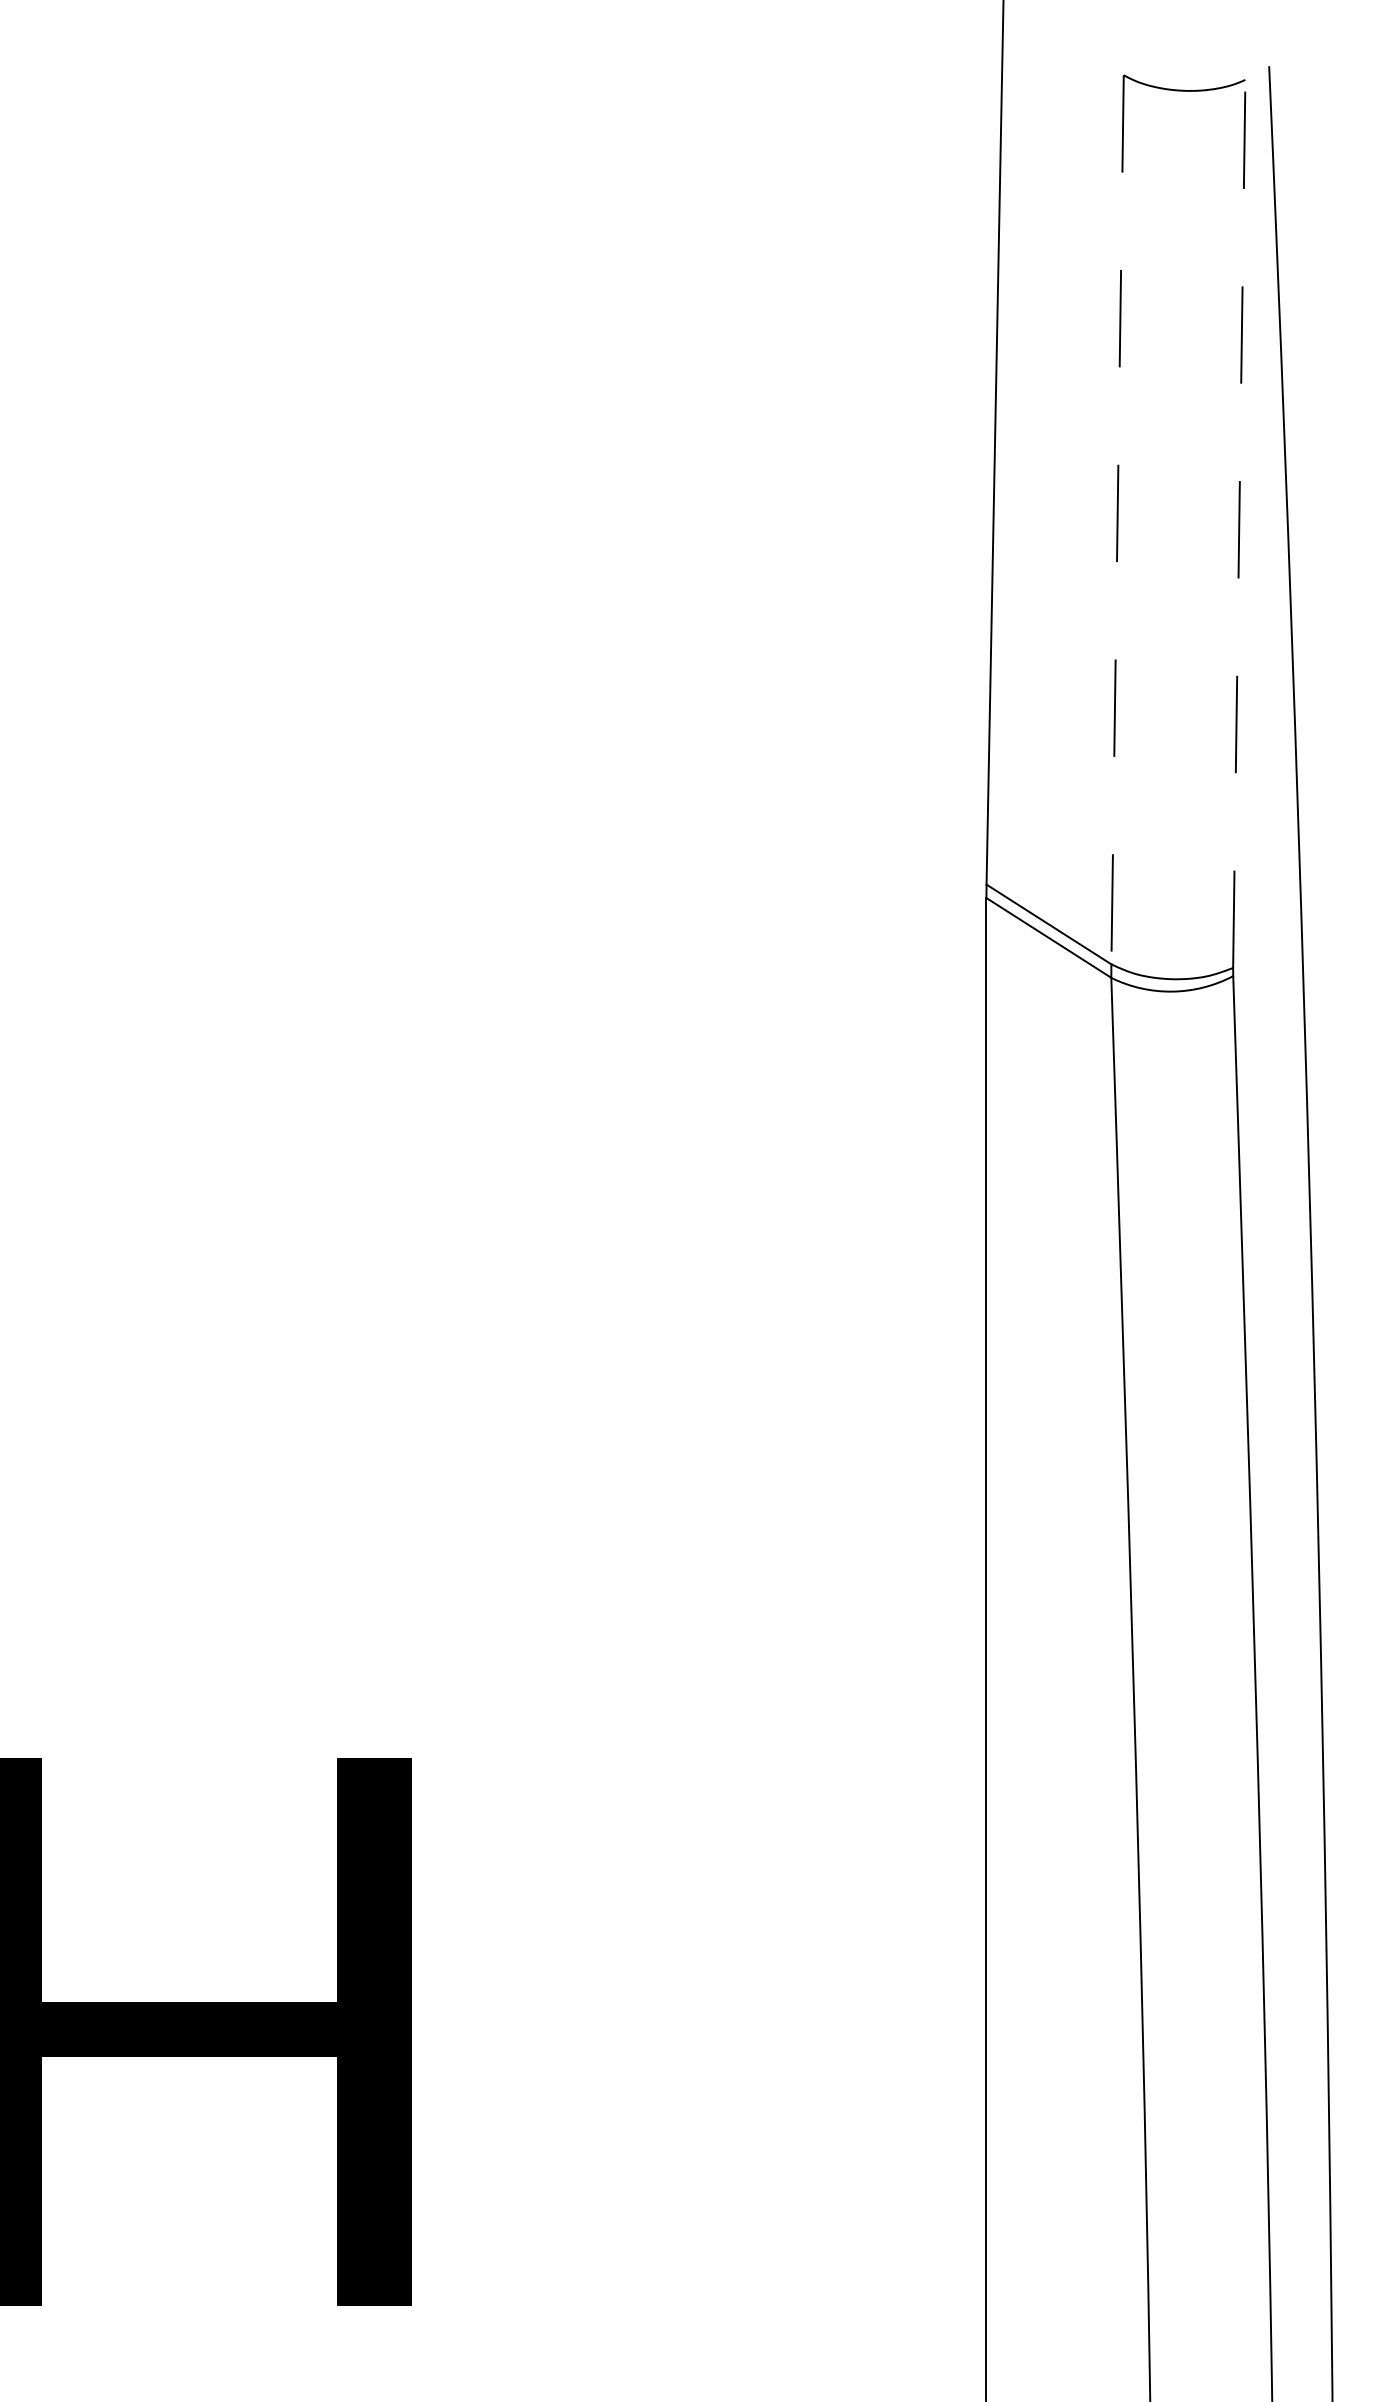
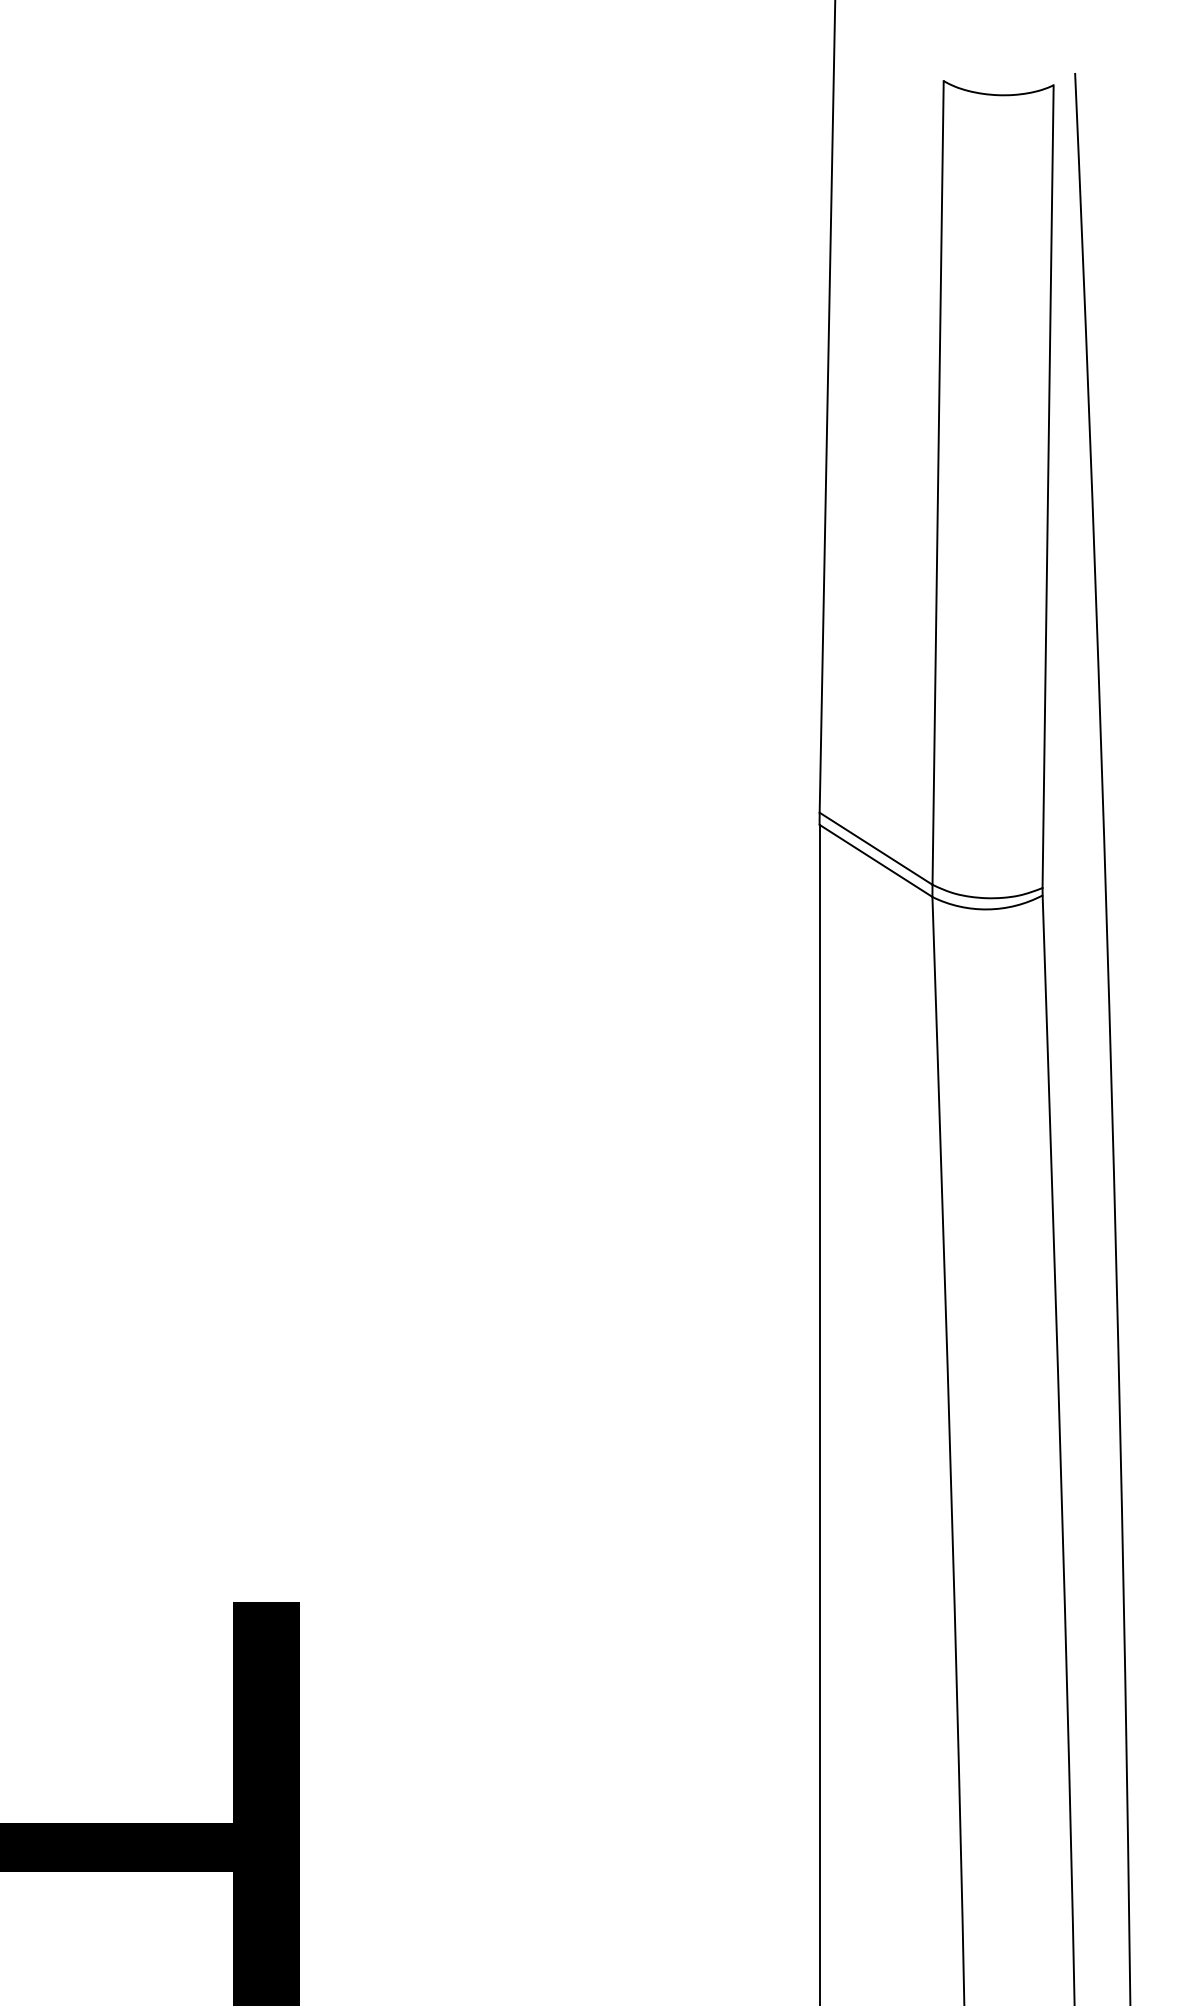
line: (1117, 519) -> (938, 482), dashed -> solid
line: (1239, 523) -> (1048, 486), dashed -> solid

